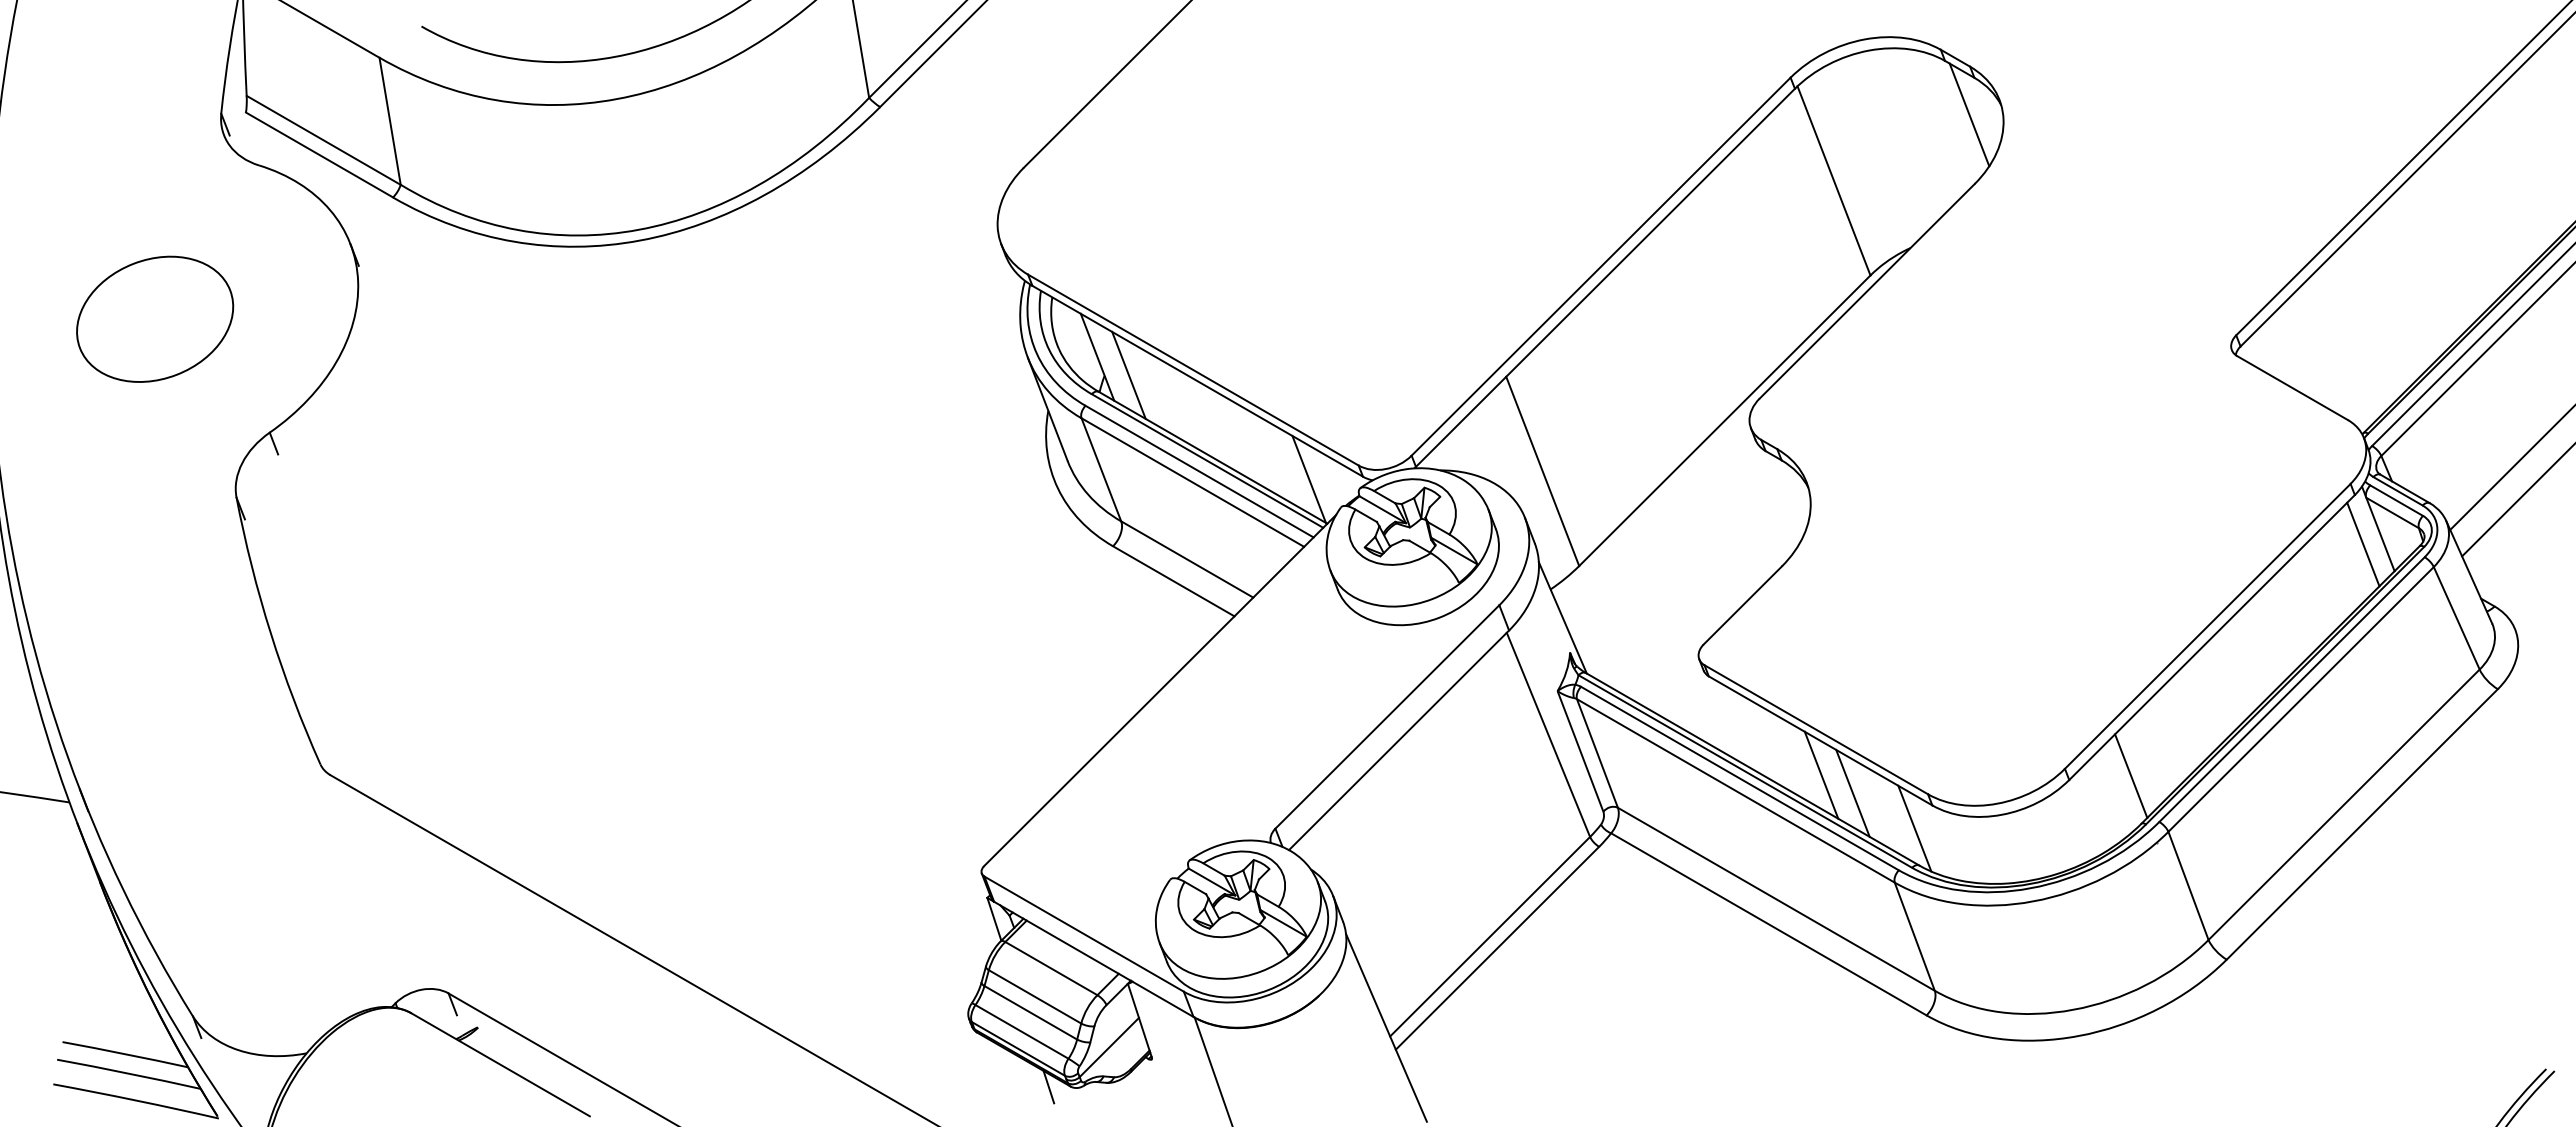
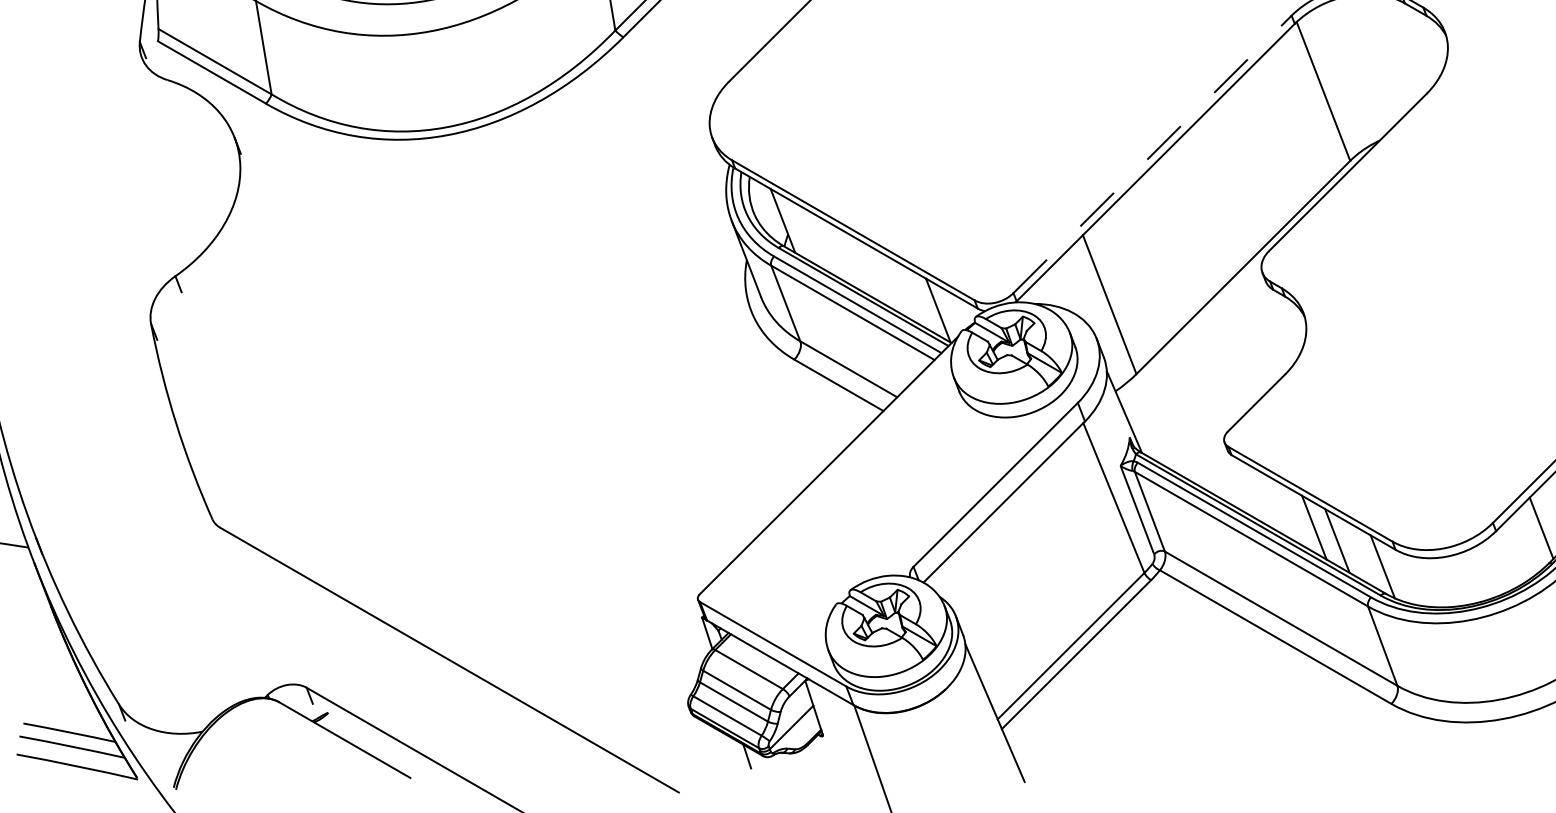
line: (1969, 114) -> (1422, 42), removed
line: (1601, 266) -> (1152, 154), solid -> dashed
part: (155, 318) -> (91, 192), removed
line: (1128, 374) -> (805, 233), removed

